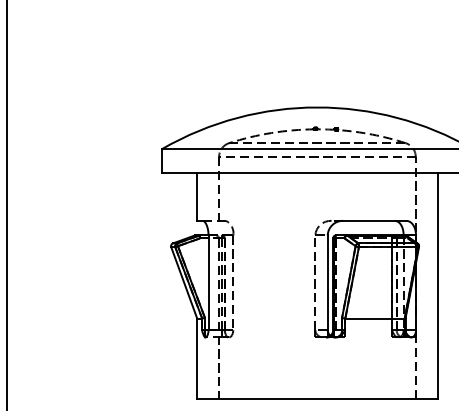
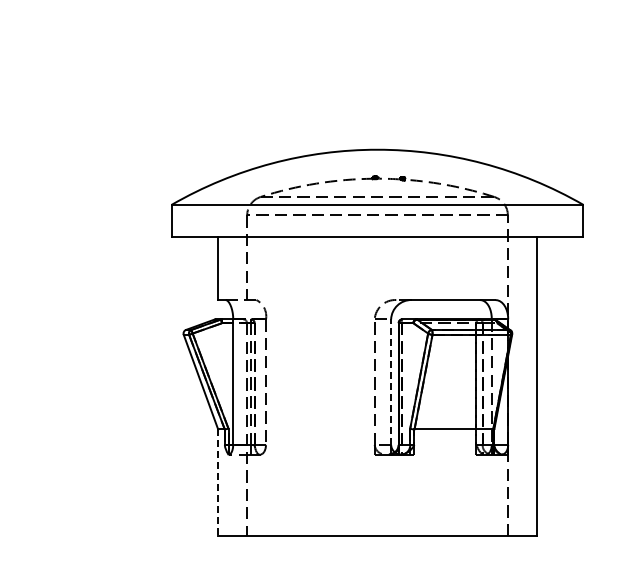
line: (327, 283) -> (391, 382), solid -> dashed
line: (197, 359) -> (218, 483), solid -> dashed

